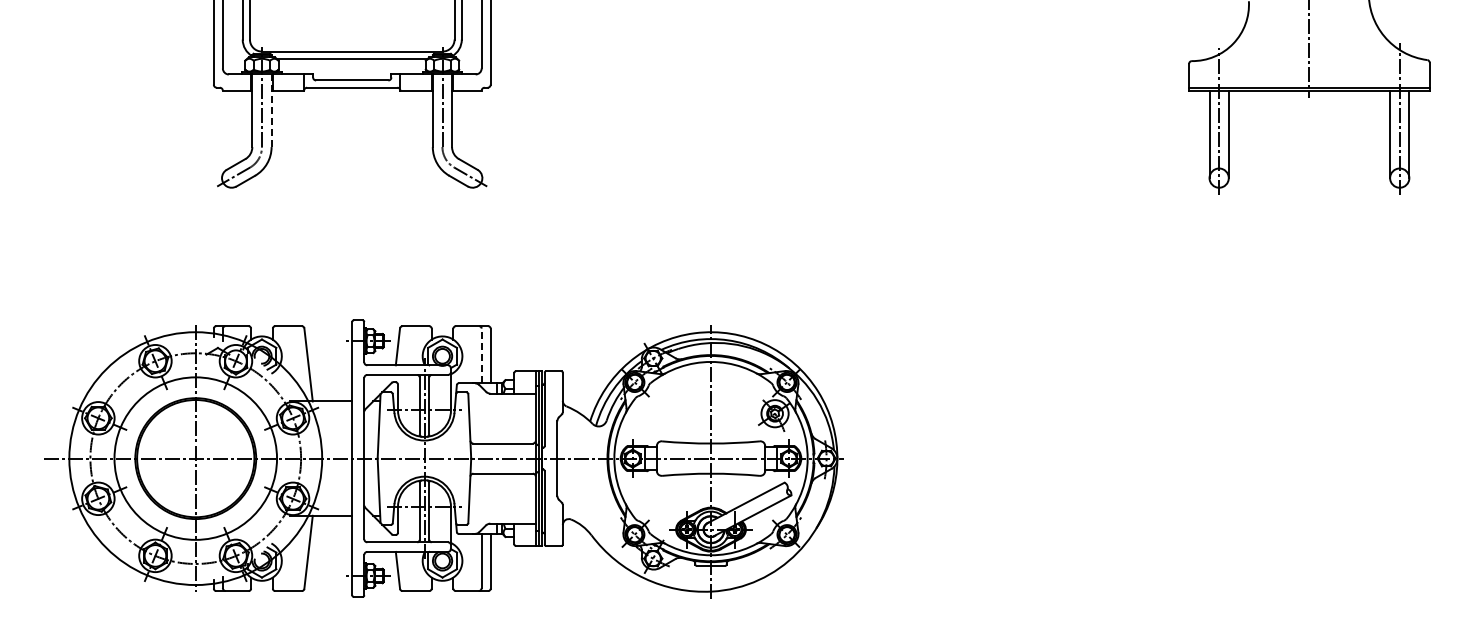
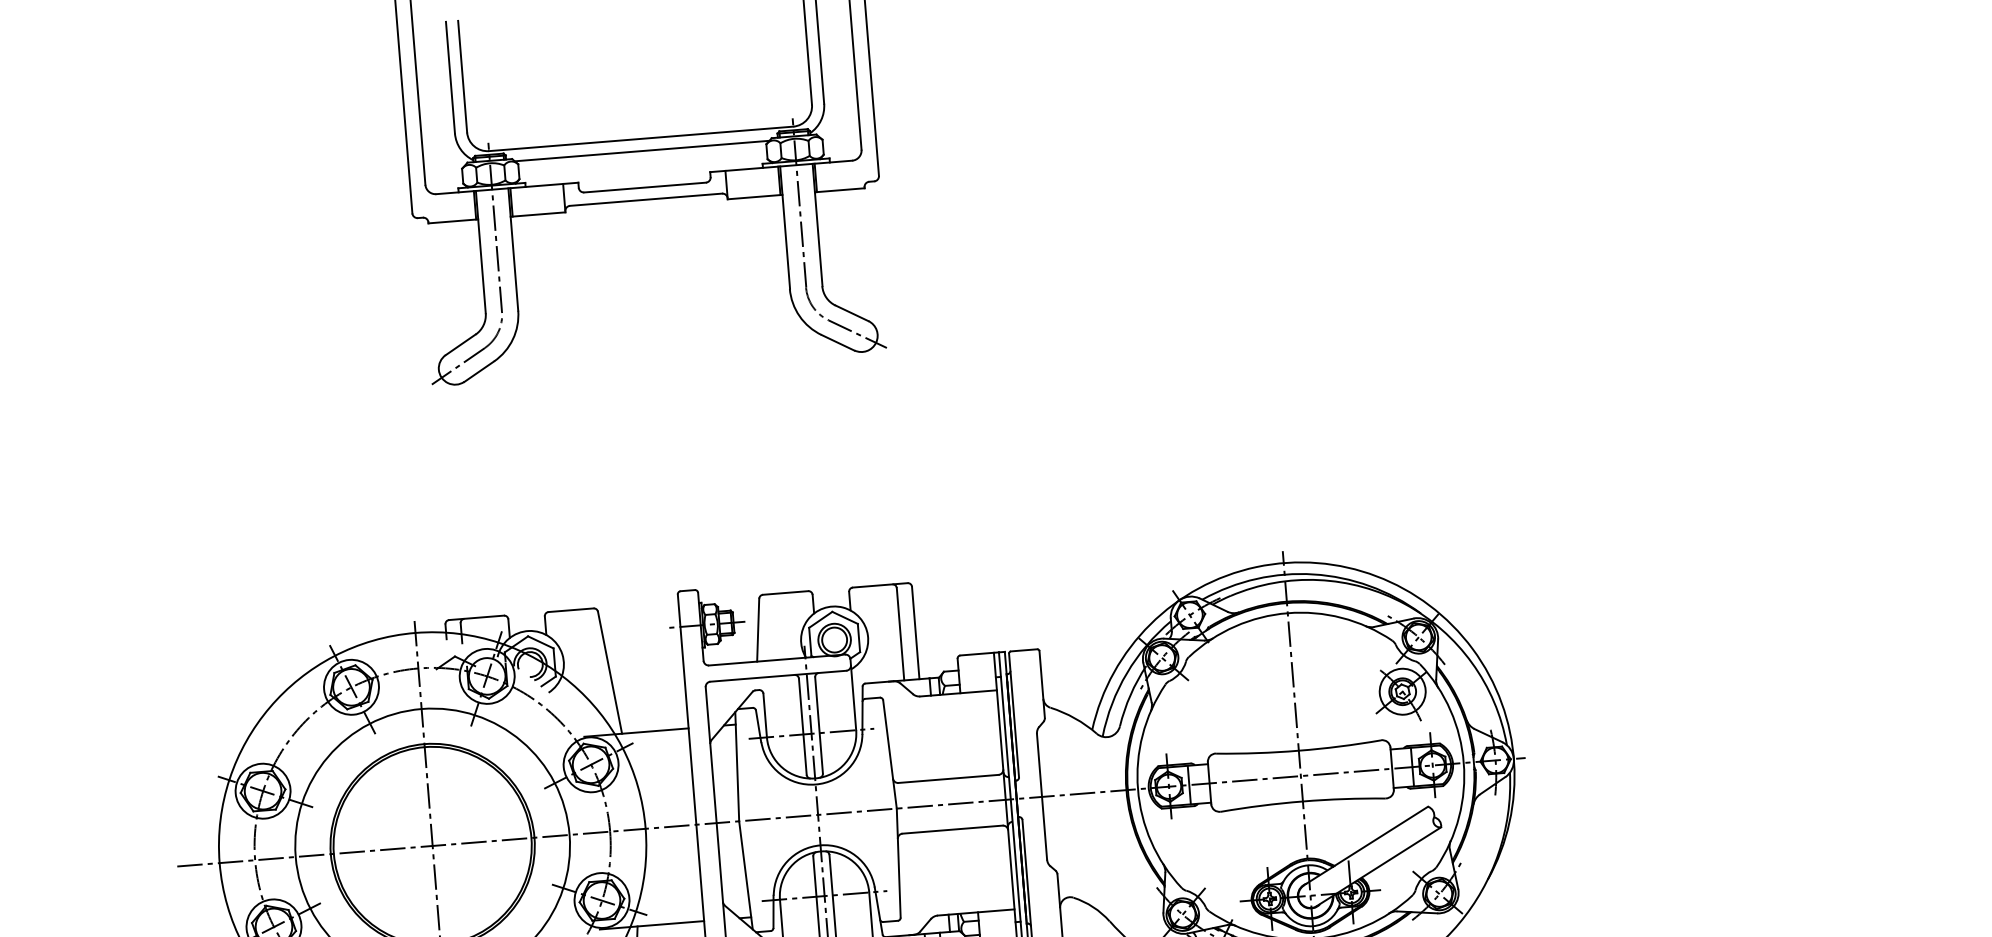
line: (271, 110) -> (513, 249), dashed -> solid
line: (481, 355) -> (900, 633), dashed -> solid

